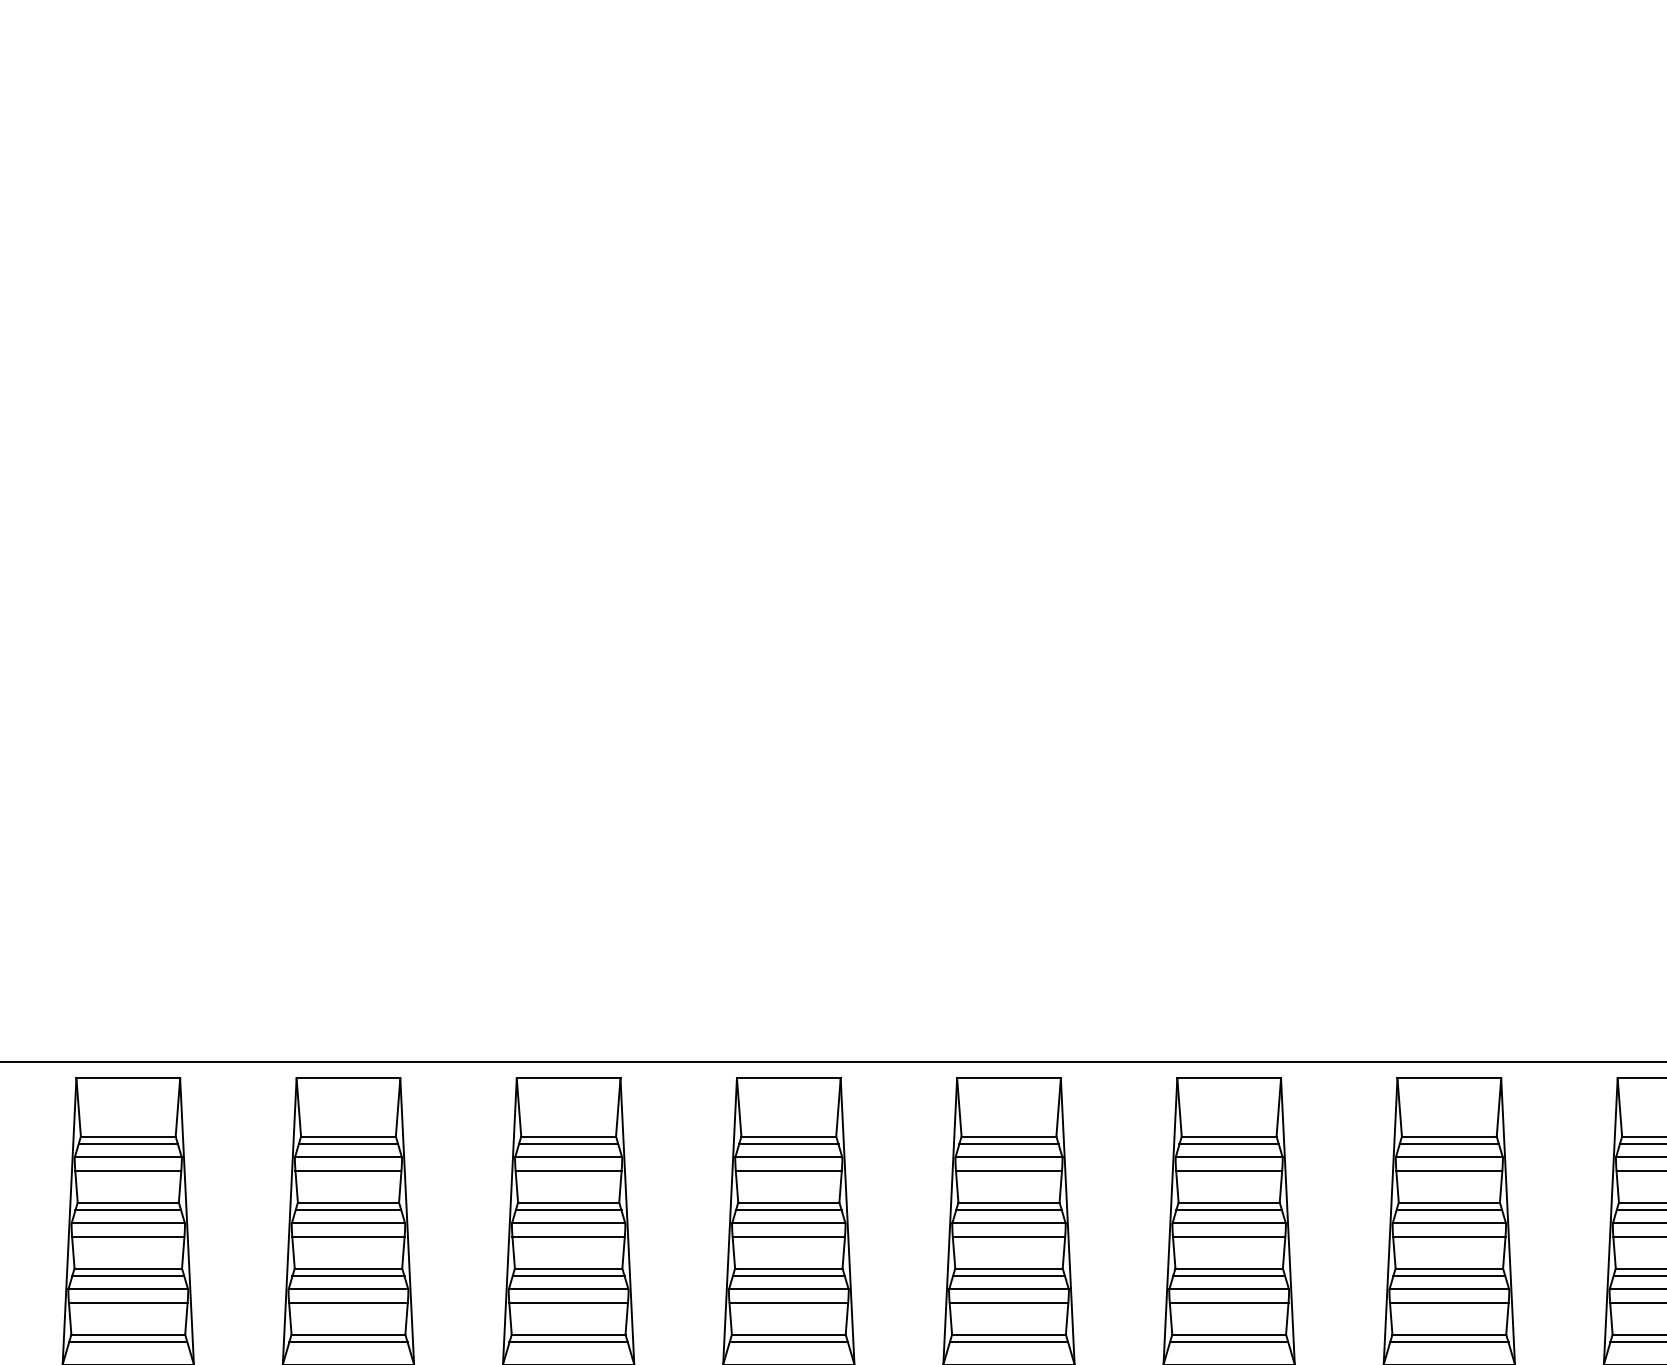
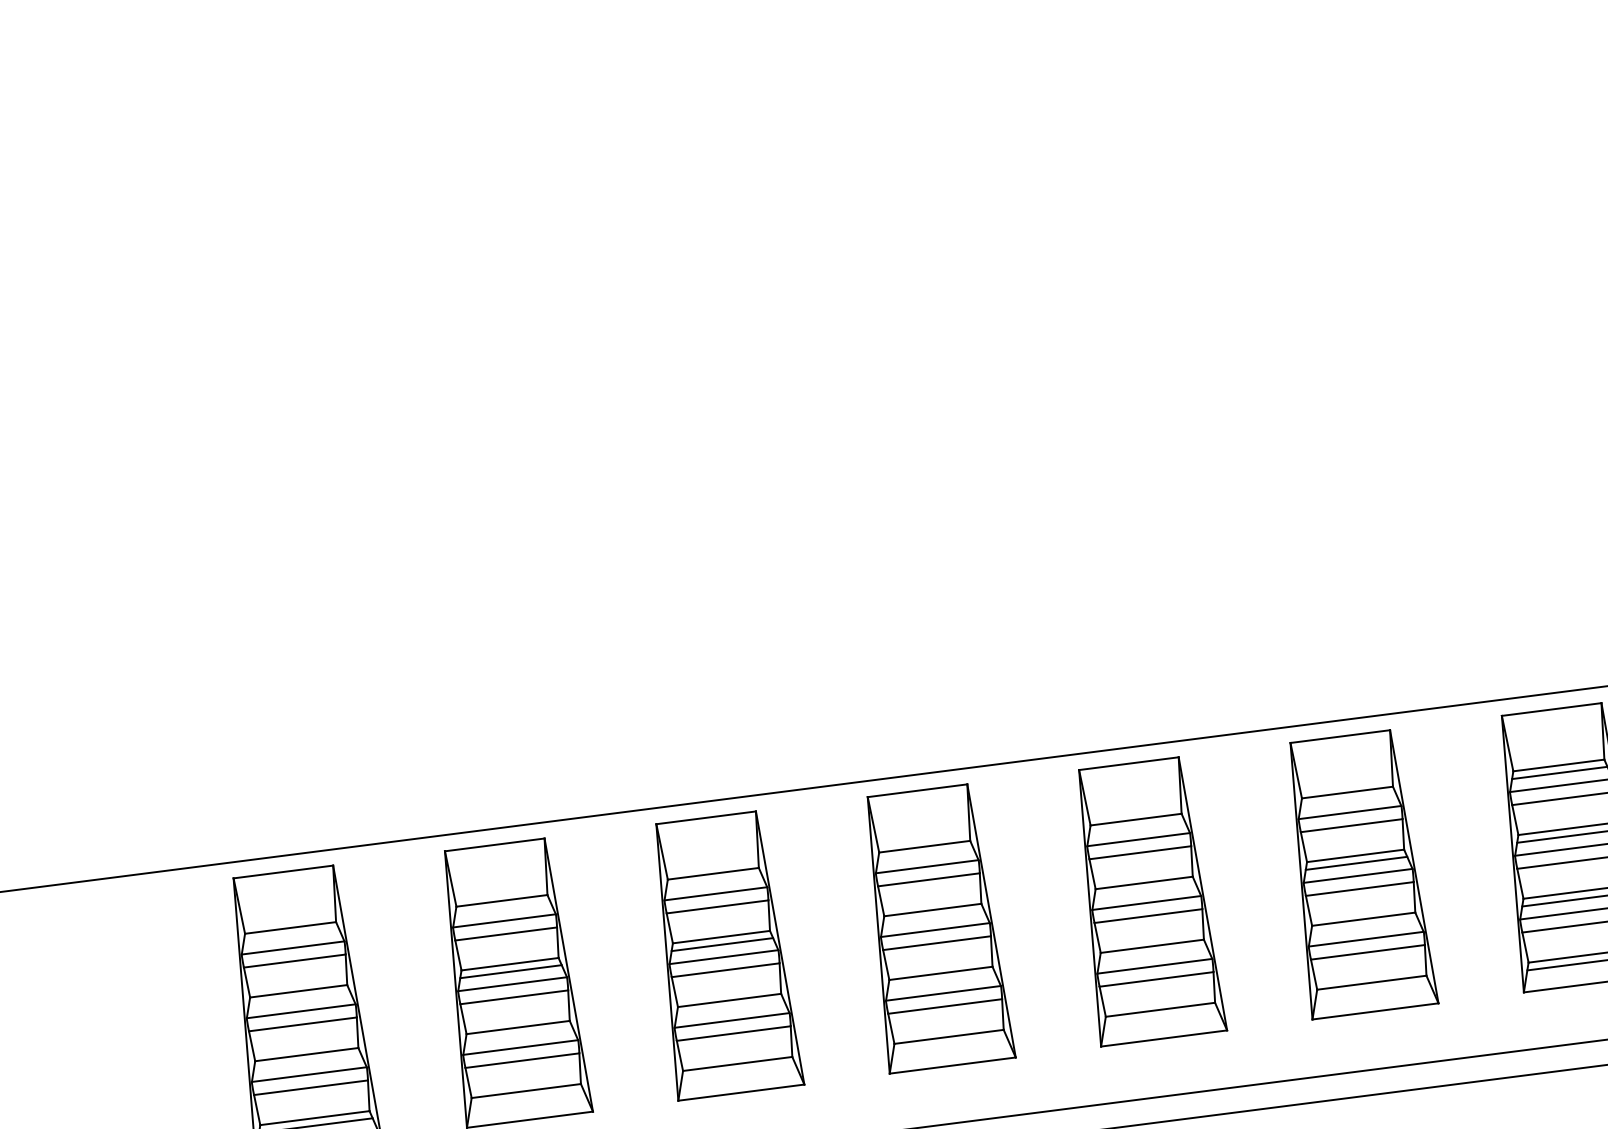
line: (127, 1144) -> (290, 935), removed
line: (348, 1144) -> (502, 908), removed
line: (568, 1144) -> (714, 881), removed
line: (788, 1144) -> (925, 854), removed
line: (1008, 1144) -> (1136, 827), removed
line: (1228, 1144) -> (1347, 800), removed
line: (128, 1210) -> (299, 998), removed
line: (788, 1210) -> (933, 917), removed
line: (1008, 1210) -> (1144, 890), removed
line: (128, 1276) -> (307, 1062), removed
line: (348, 1276) -> (519, 1035), removed
line: (568, 1276) -> (730, 1008), removed
line: (788, 1276) -> (941, 981), removed
line: (1008, 1276) -> (1152, 954), removed
line: (1229, 1276) -> (1364, 926), removed
line: (348, 1342) -> (527, 1098), removed
line: (568, 1342) -> (738, 1071), removed
line: (788, 1342) -> (949, 1044), removed
line: (1008, 1342) -> (1160, 1017), removed
line: (1228, 1342) -> (1372, 990), removed

